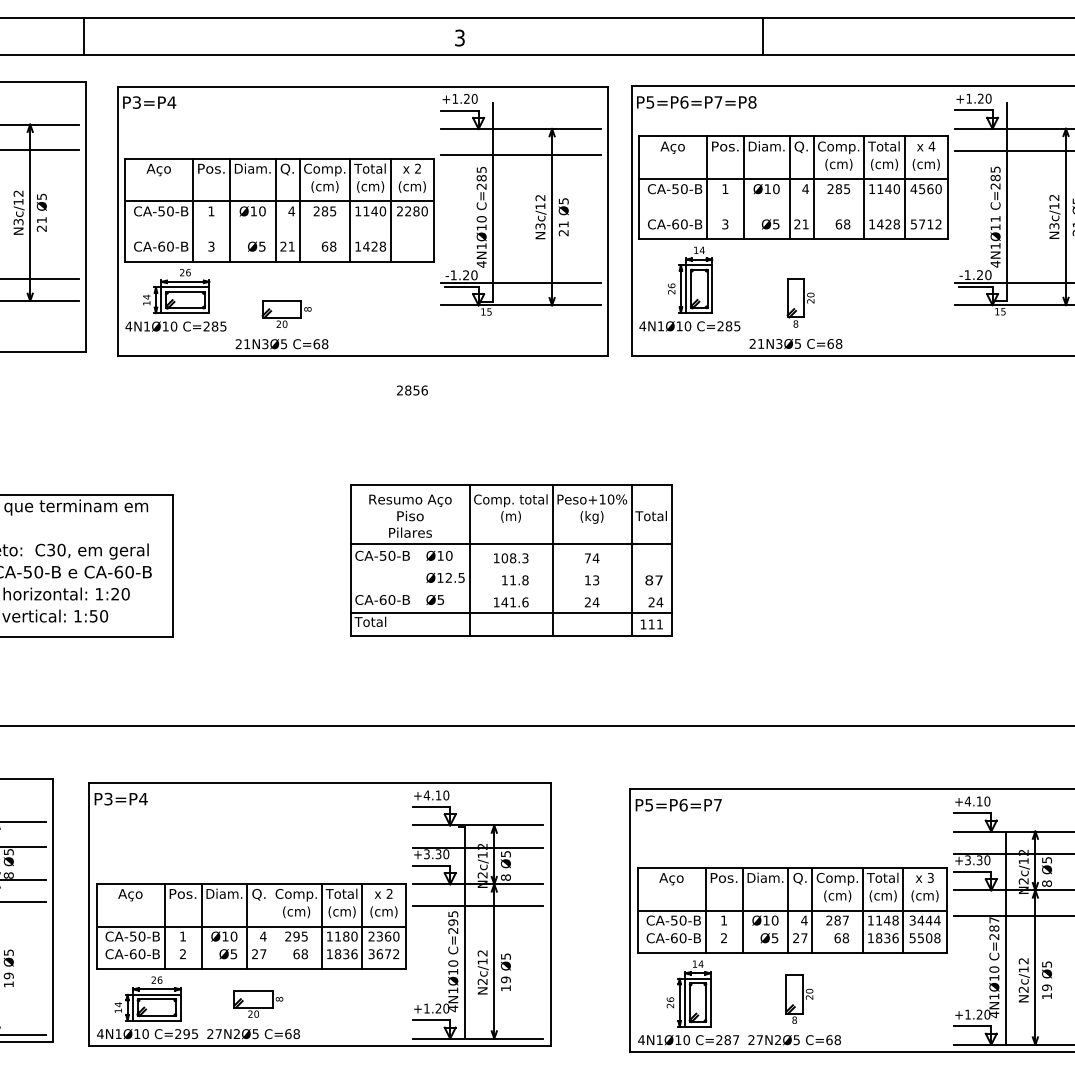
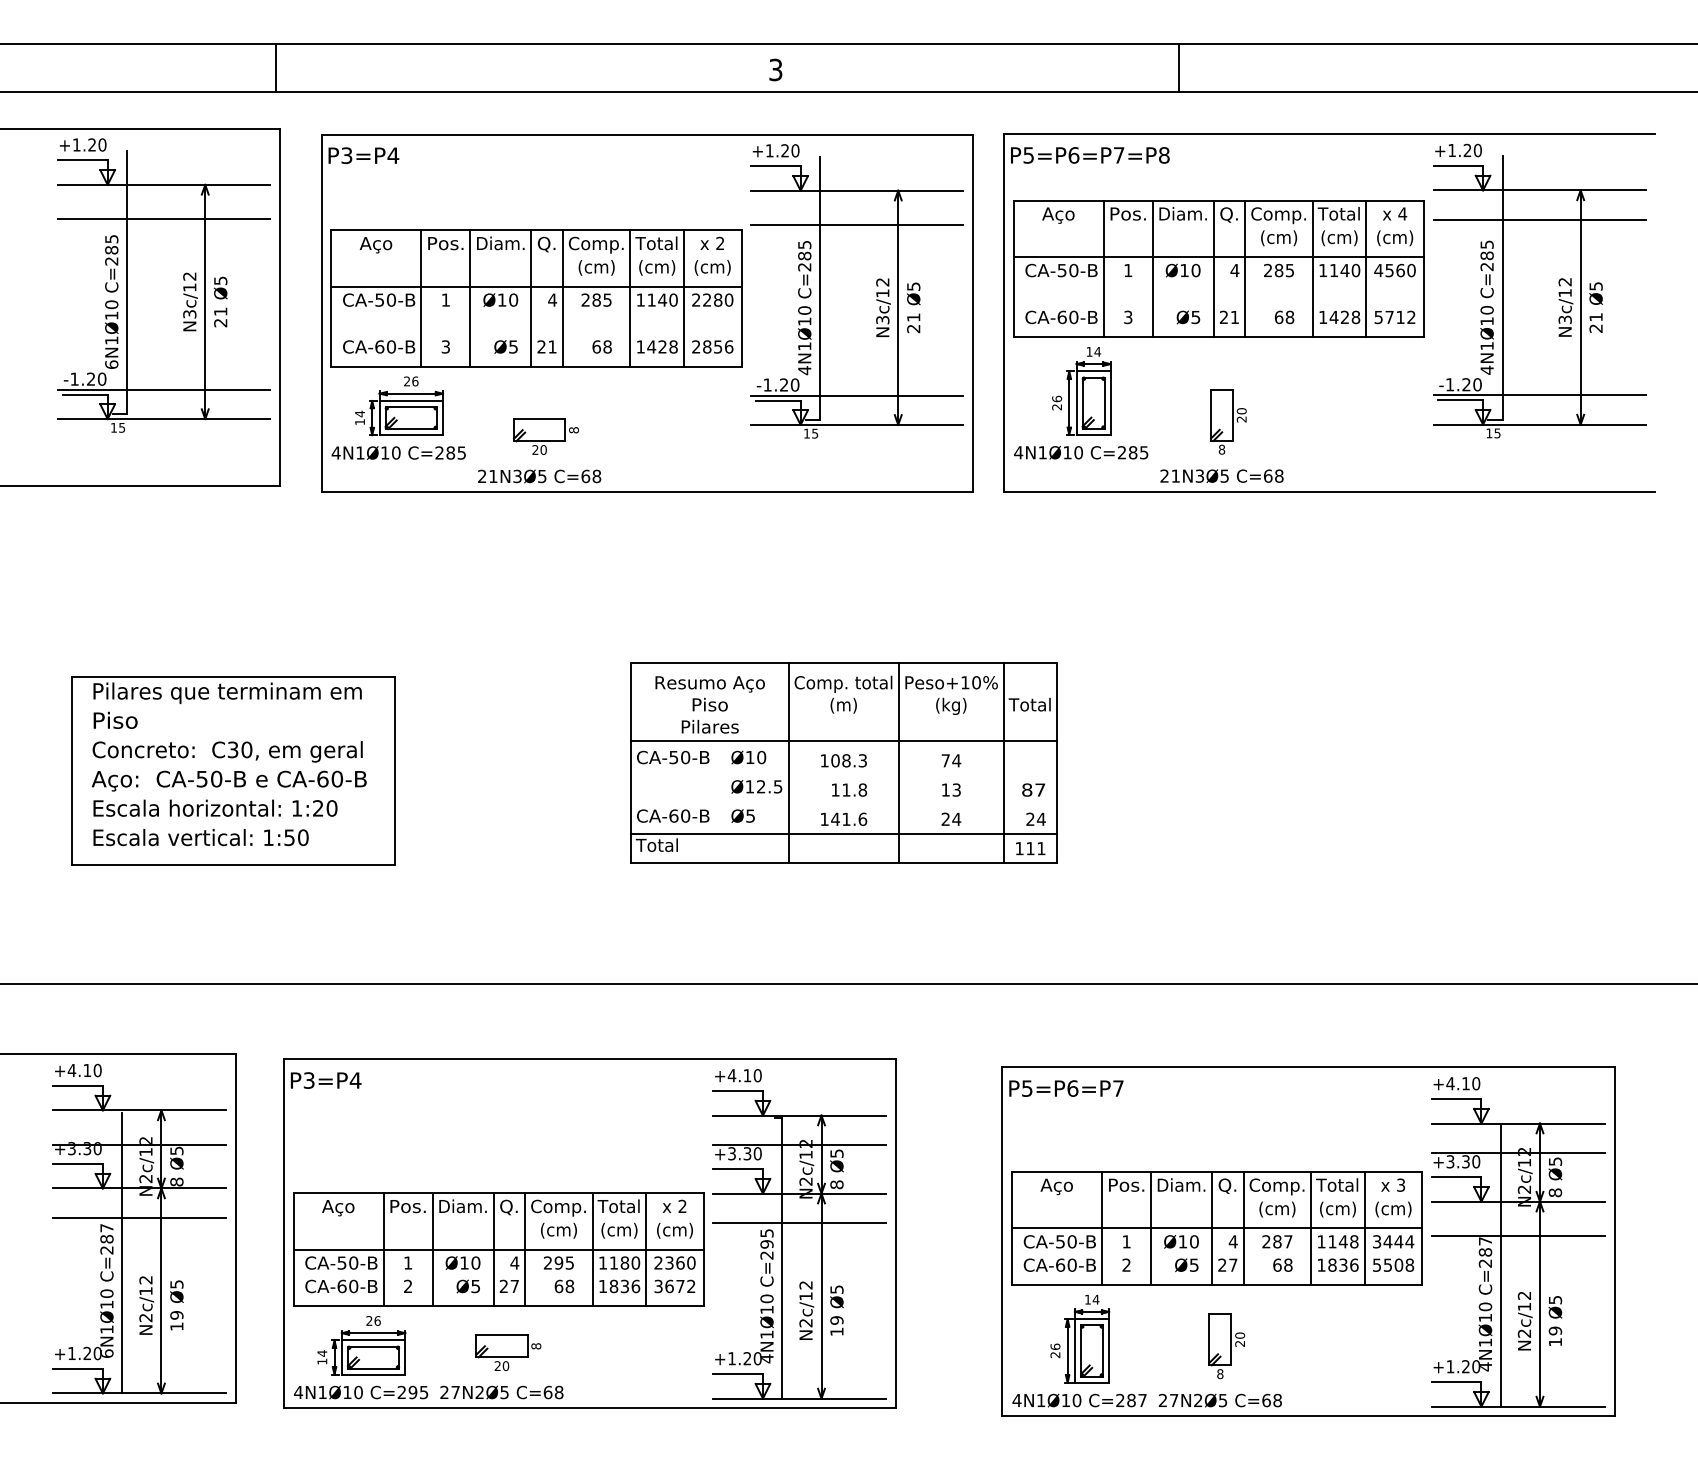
text: (995, 219) -> (1486, 310), 4N1Ø11 -> 4N1Ø10
text: (412, 390) -> (712, 346), moved
line: (271, 926) -> (525, 1249), added

